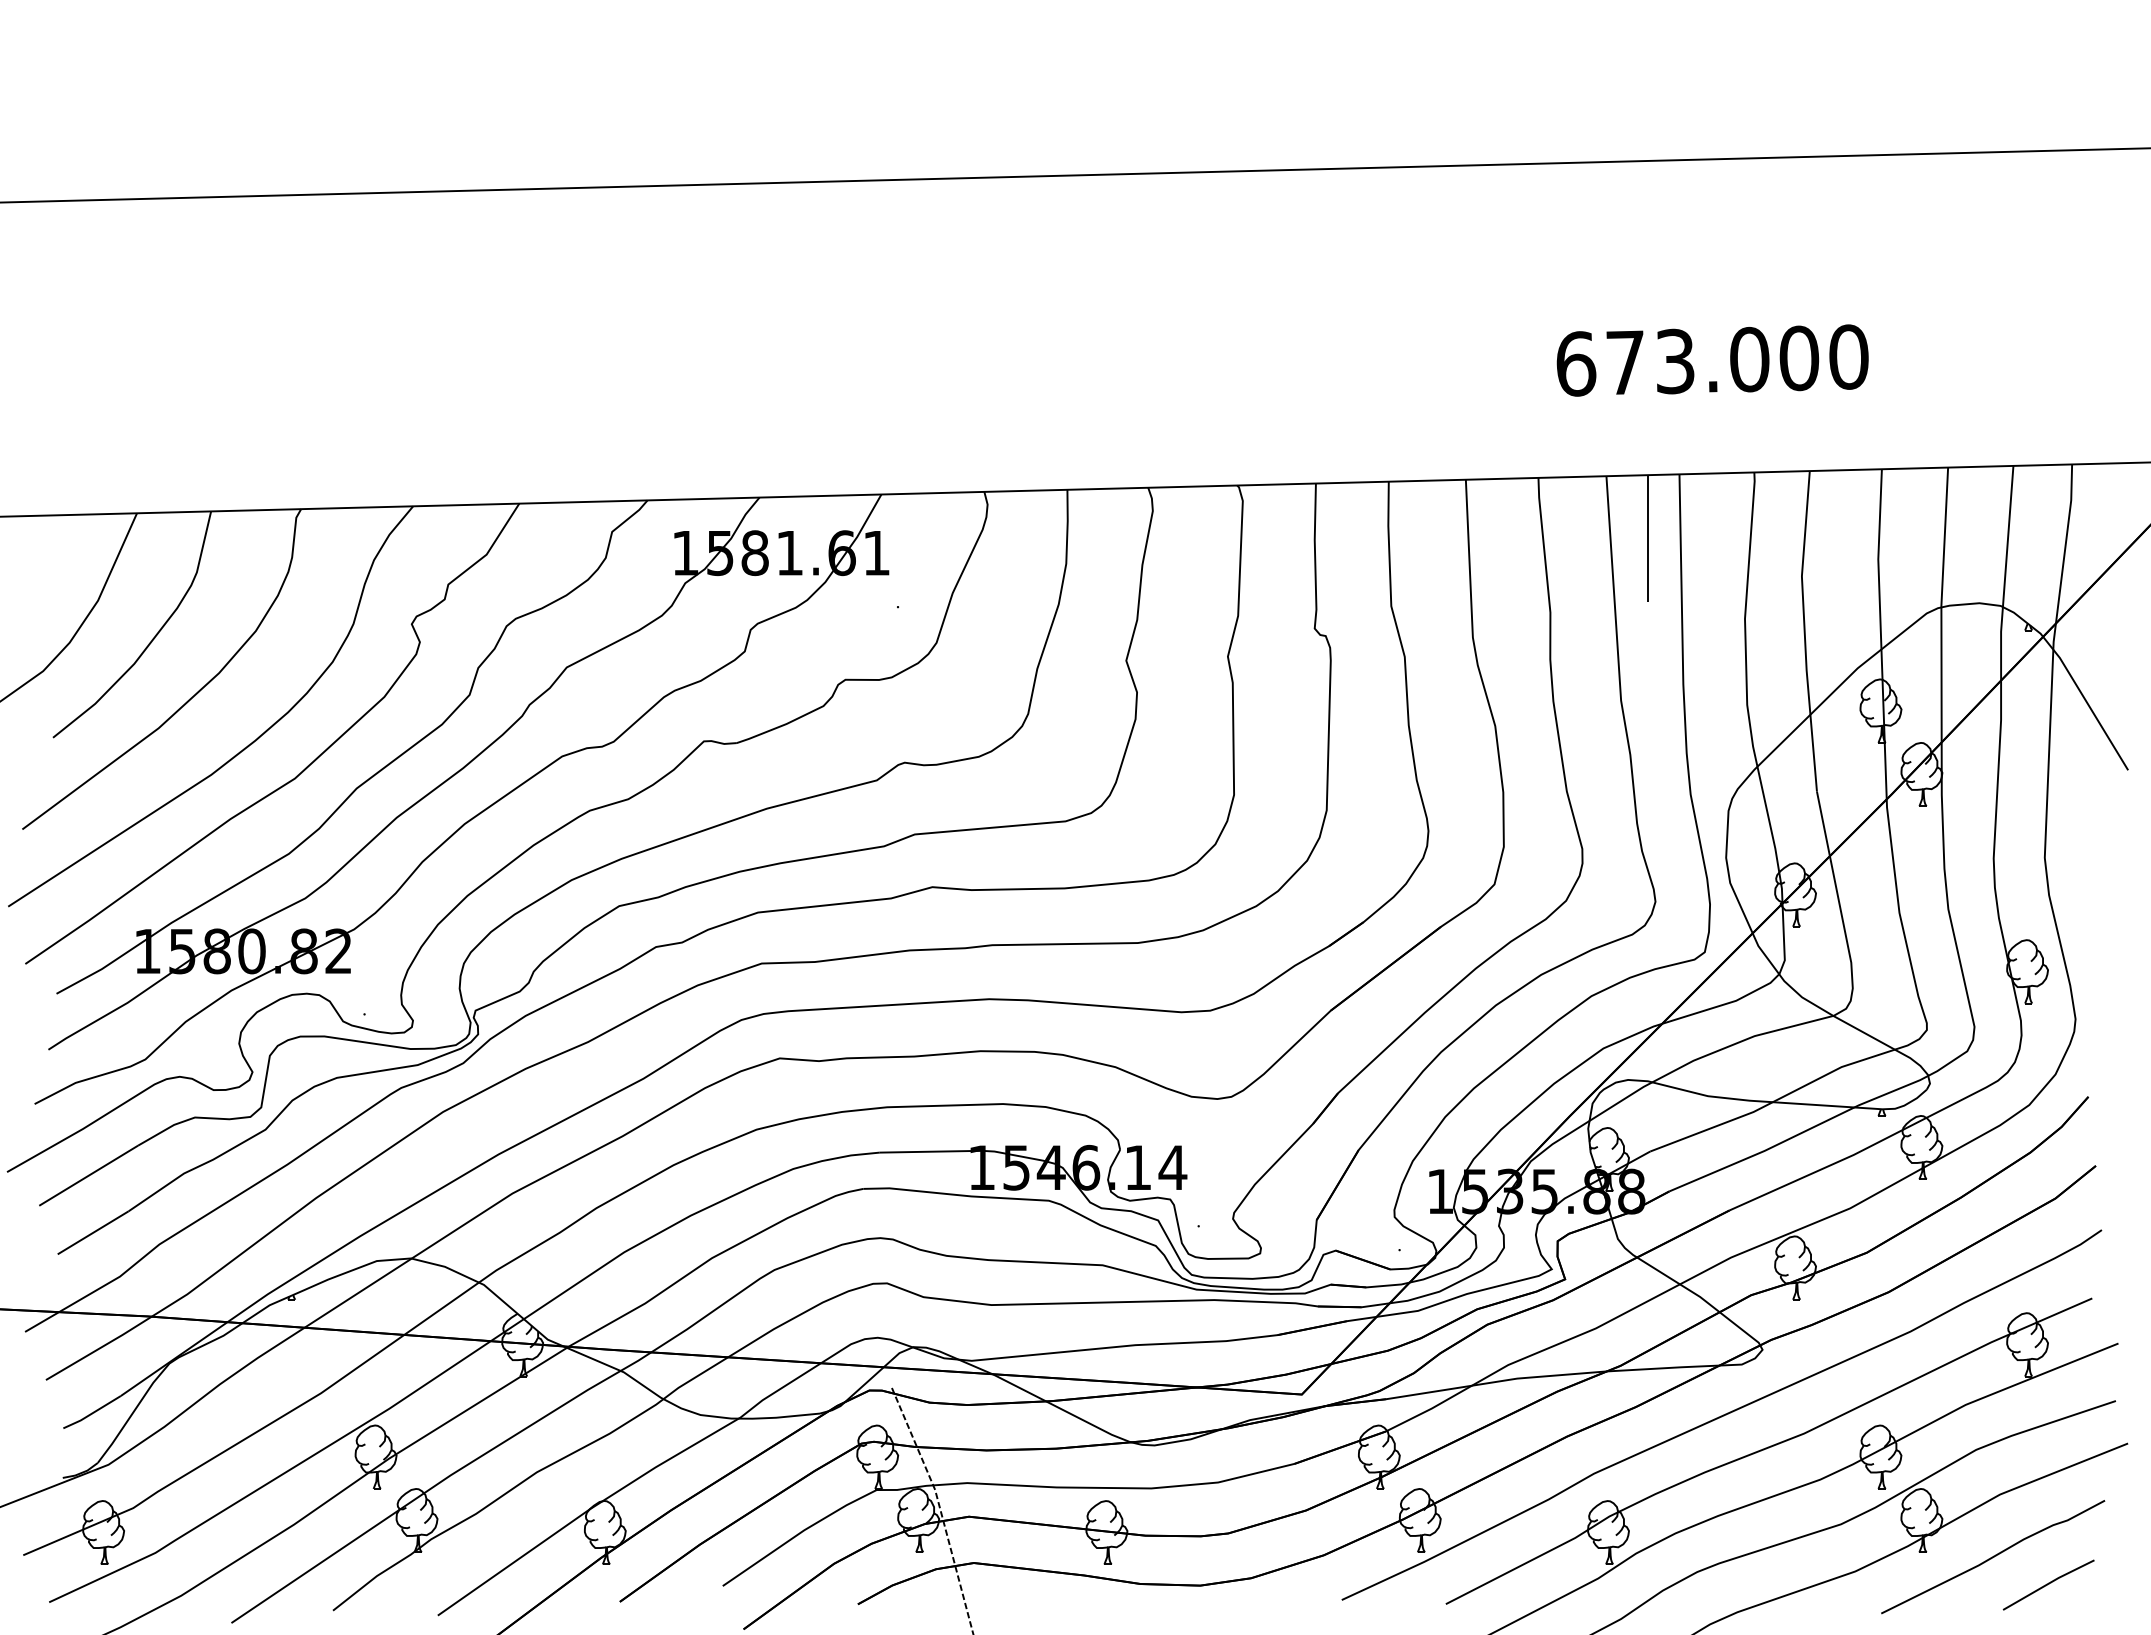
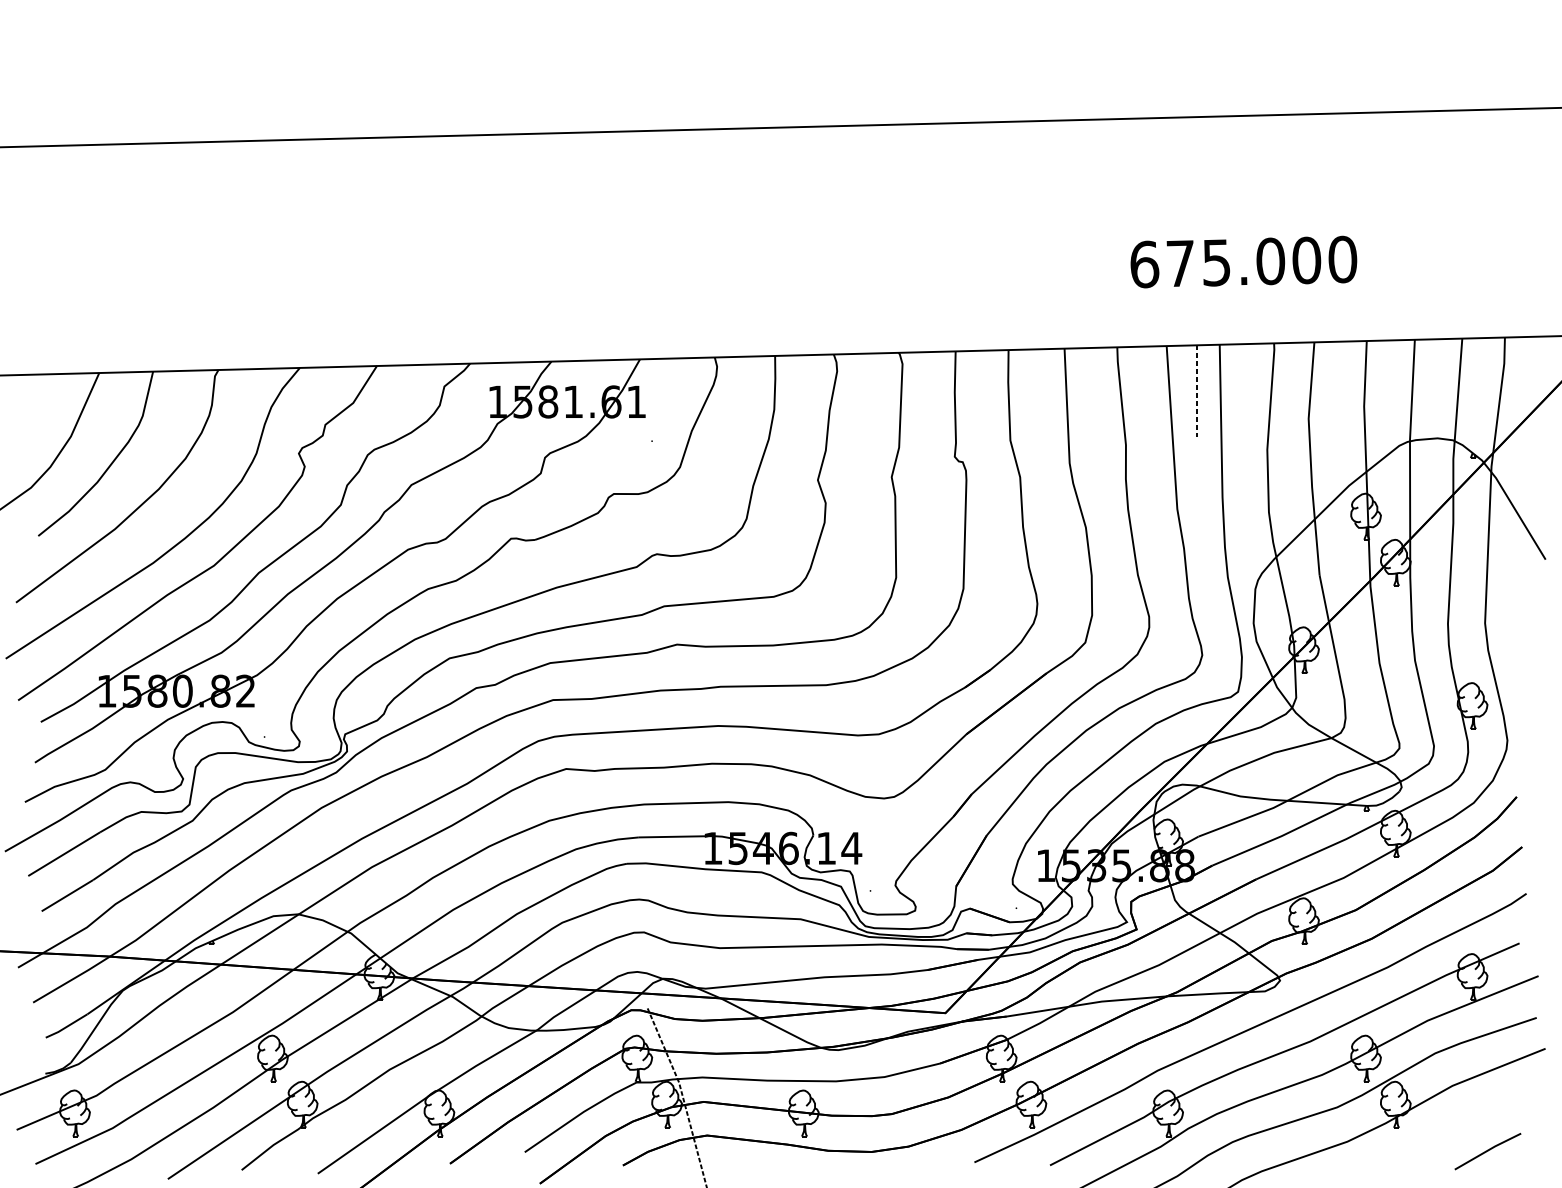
text: (1675, 360) -> (1216, 262), 673.000 -> 675.000
line: (1647, 538) -> (1196, 391), solid -> dashed
curve: (1993, 1557) -> (1447, 1131), removed

